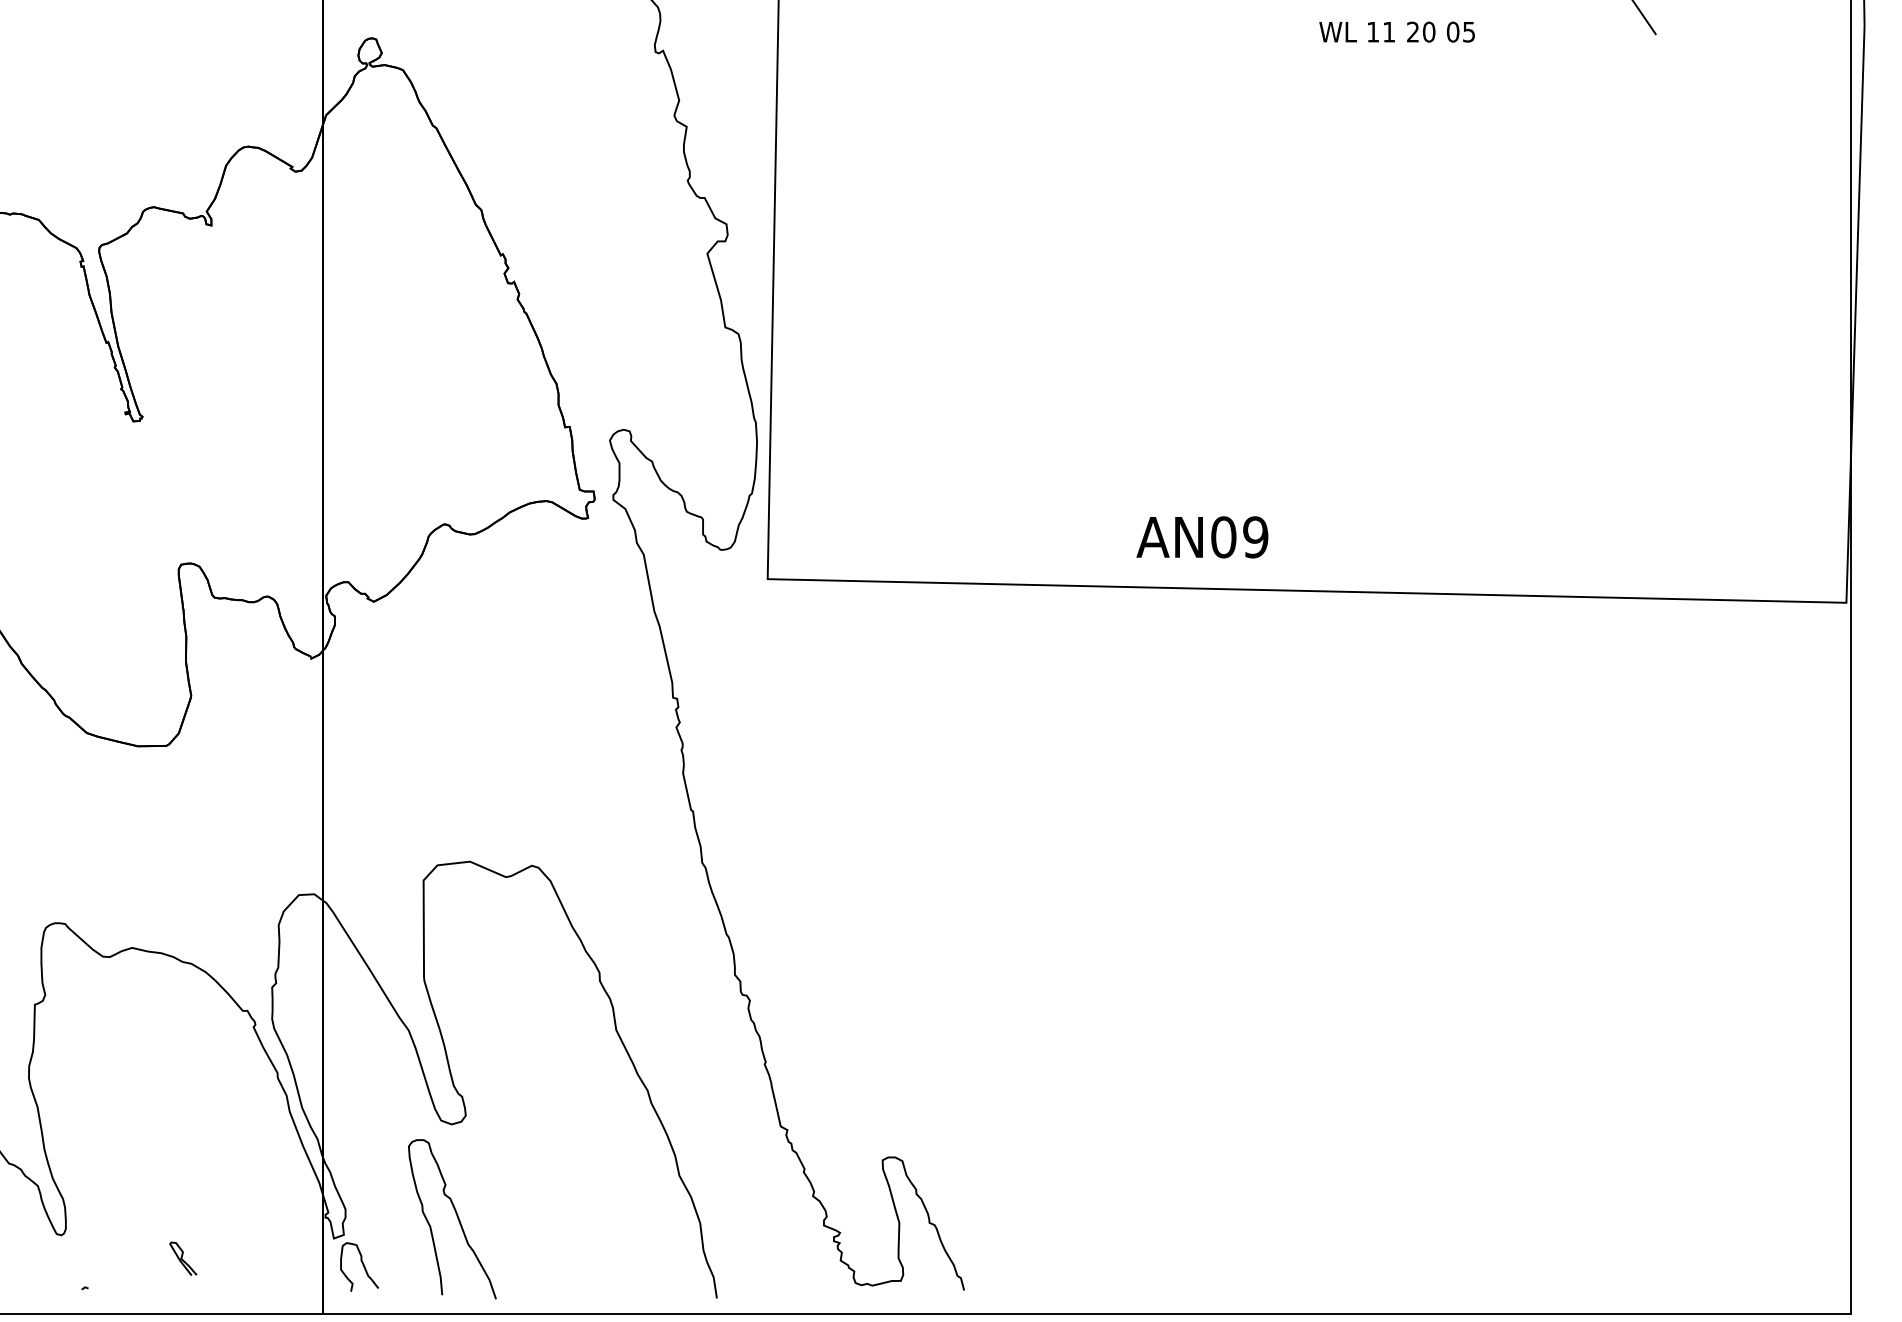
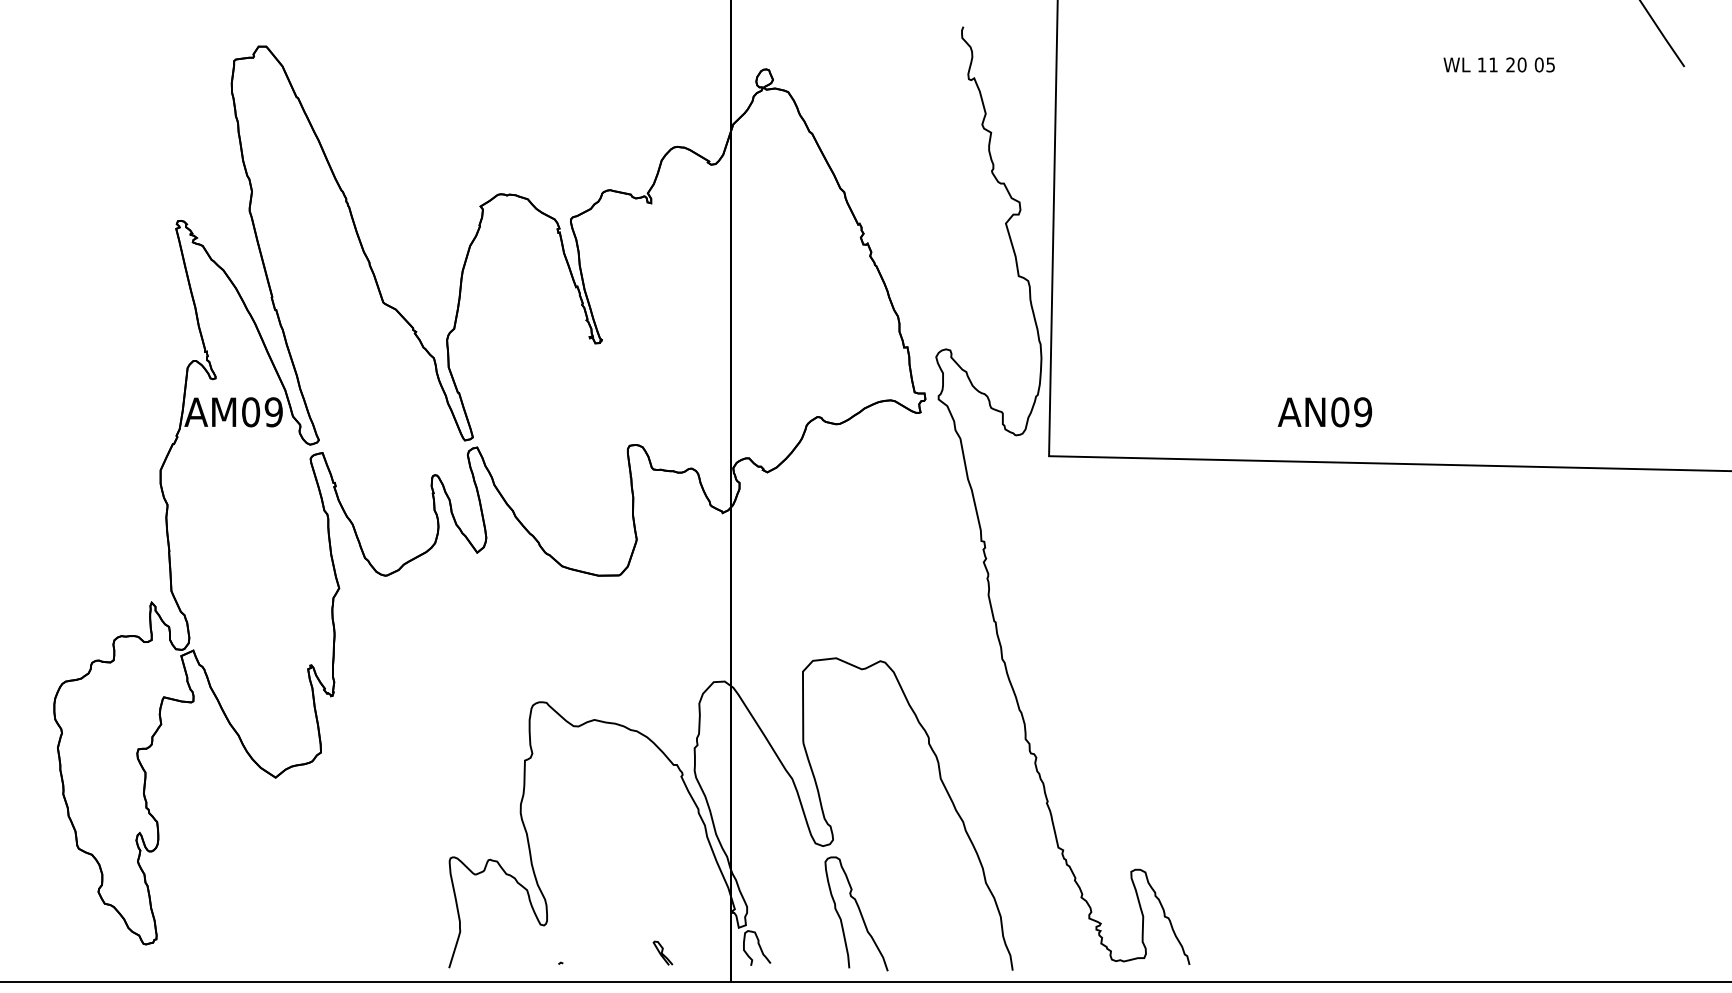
text: (1201, 537) -> (1324, 412), moved
curve: (456, 1217) -> (859, 912), moved
curve: (182, 1257) -> (662, 952), moved

